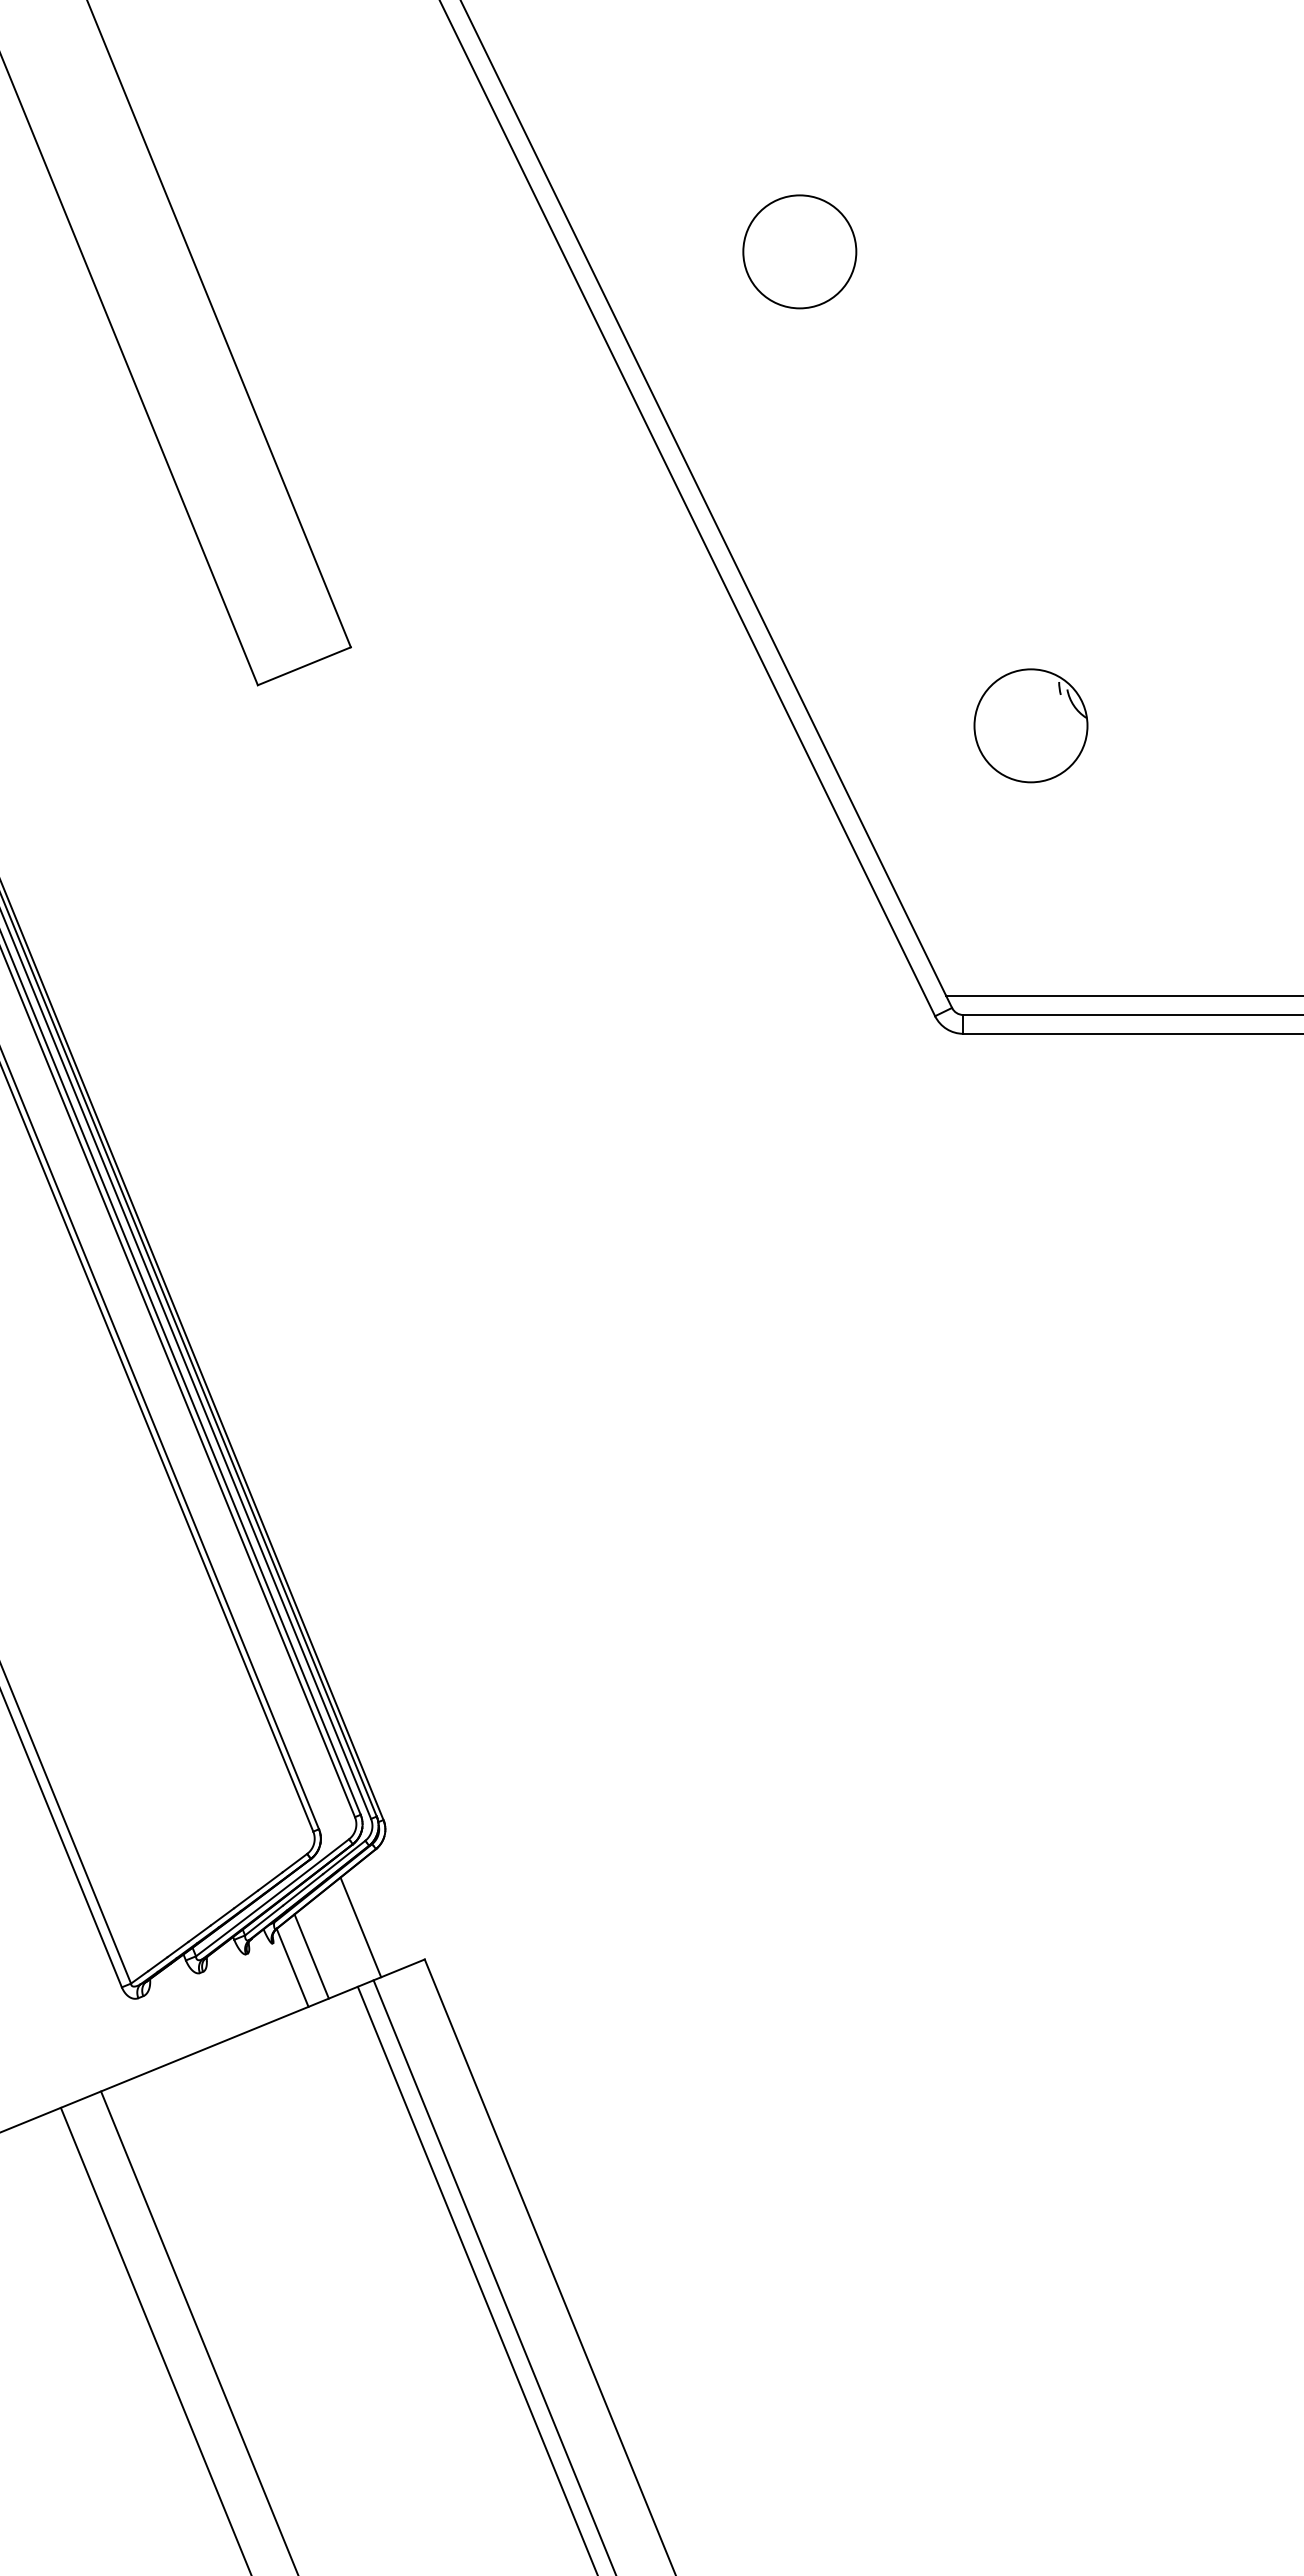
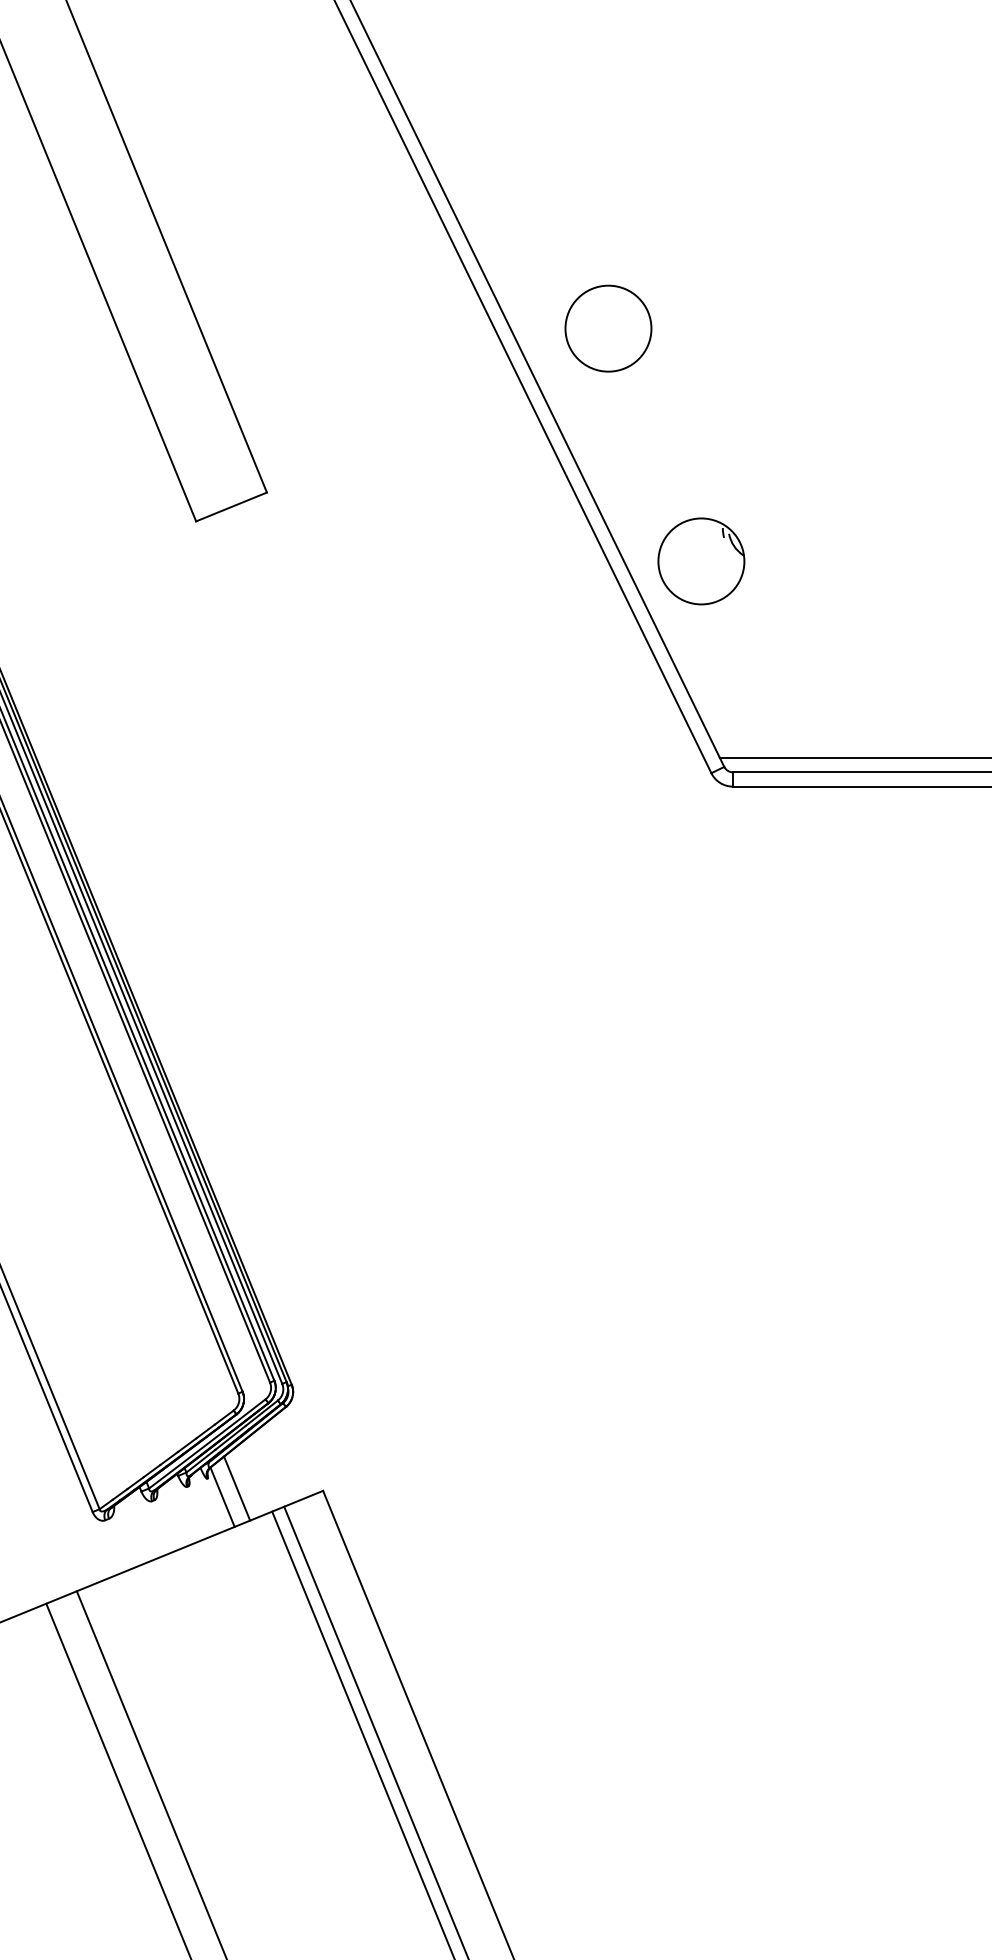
circle: (799, 251) -> (608, 328), moved
part: (1030, 725) -> (701, 561), moved
line: (360, 1927) -> (274, 1466), removed

